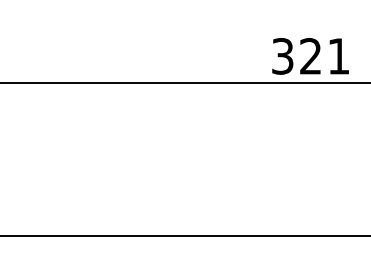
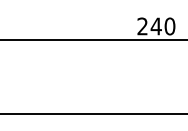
text: (311, 56) -> (156, 26), 321 -> 240

